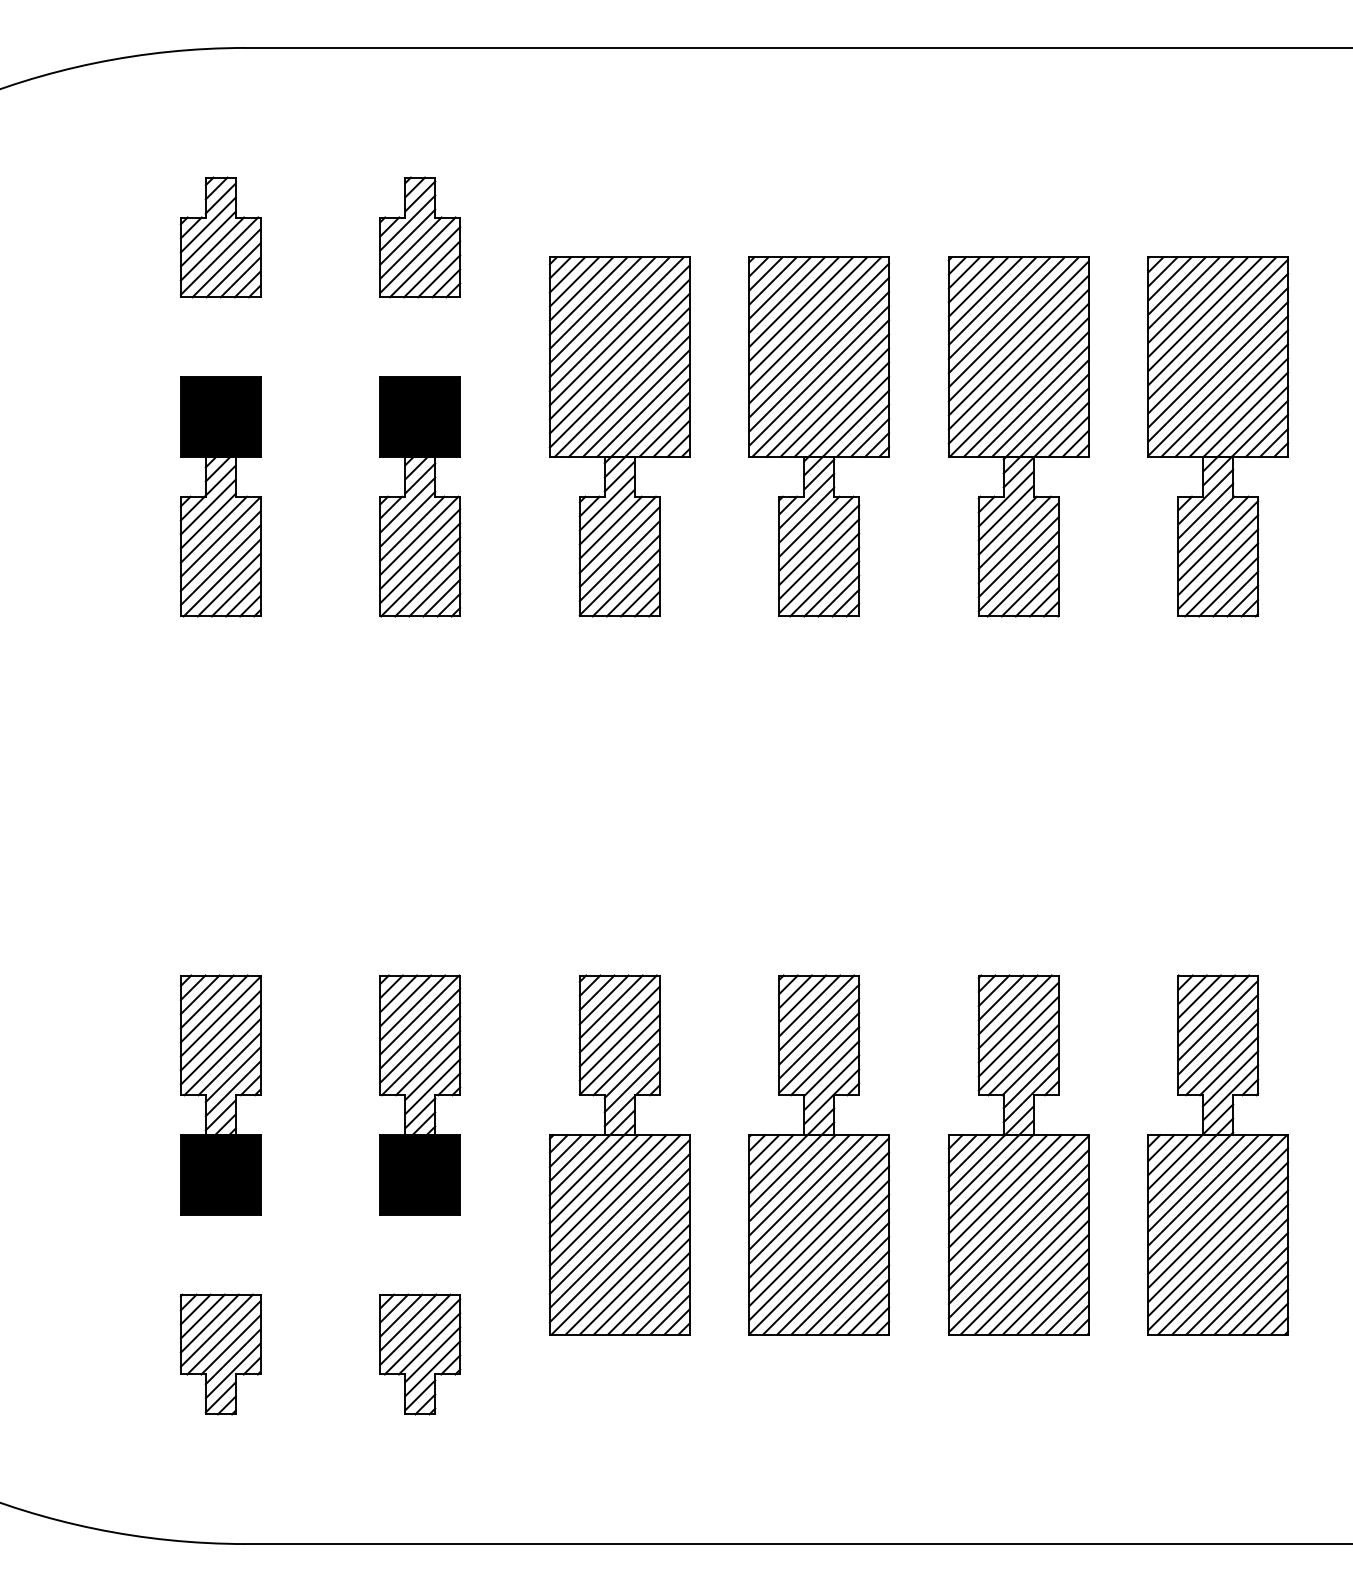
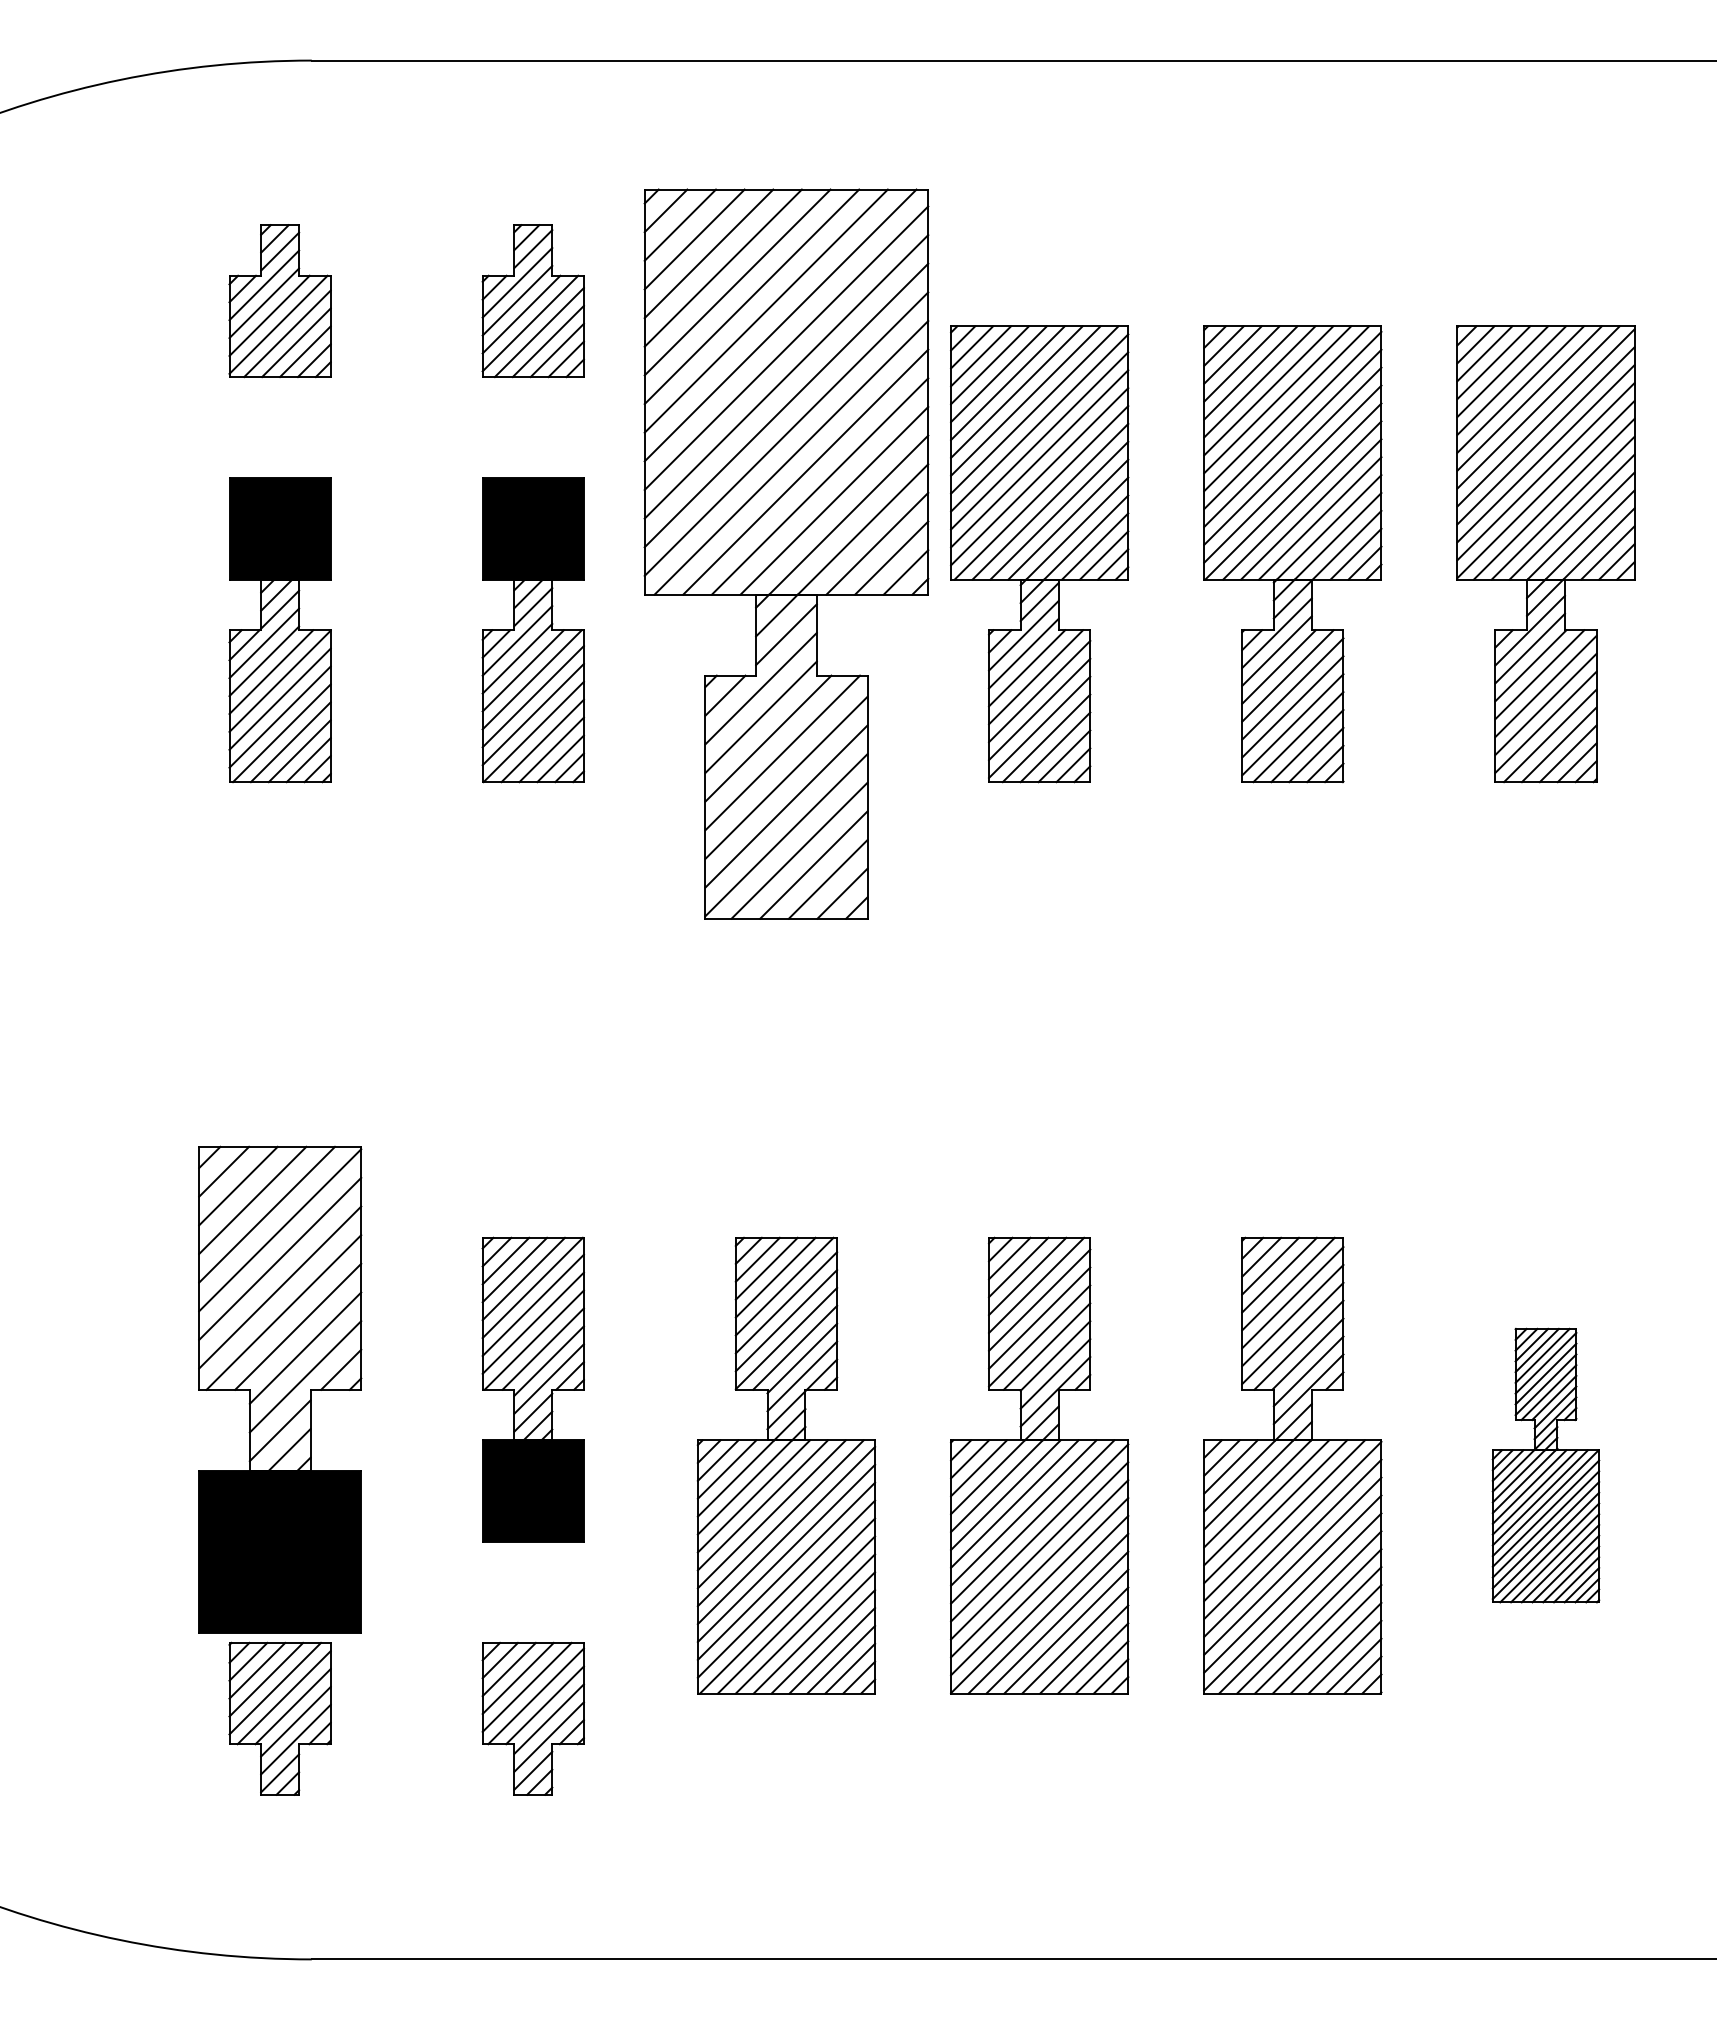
part: (619, 437) -> (786, 554), size x1.6
part: (220, 1095) -> (279, 1389), size x1.6
part: (1217, 1154) -> (1545, 1465), size x0.6

